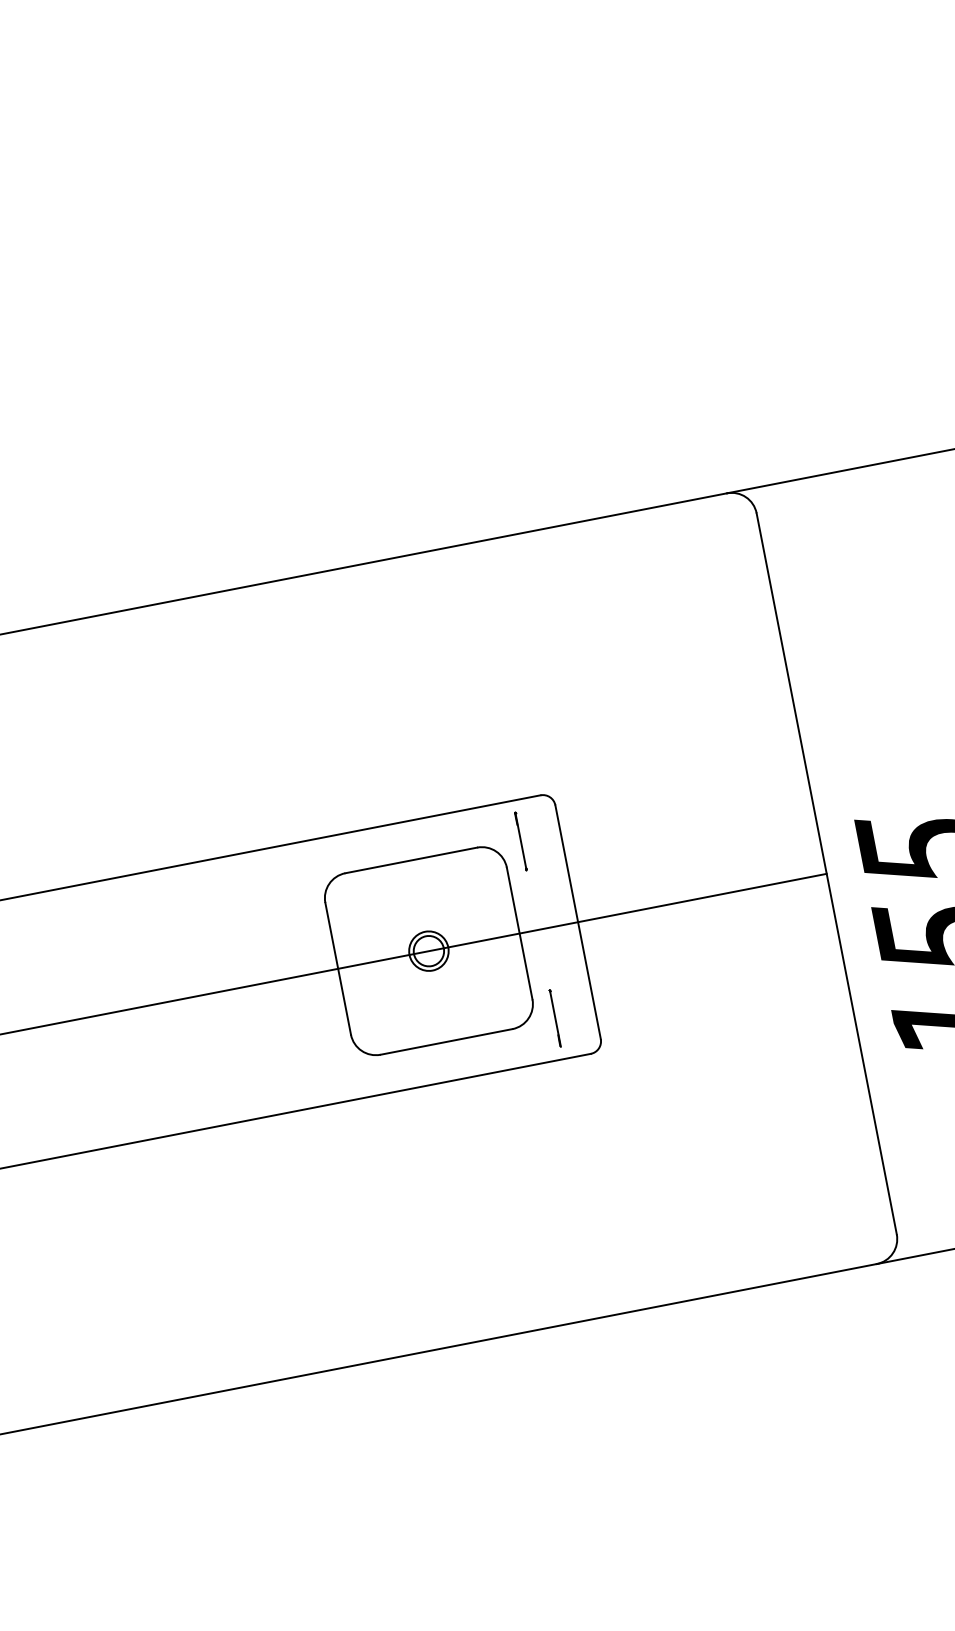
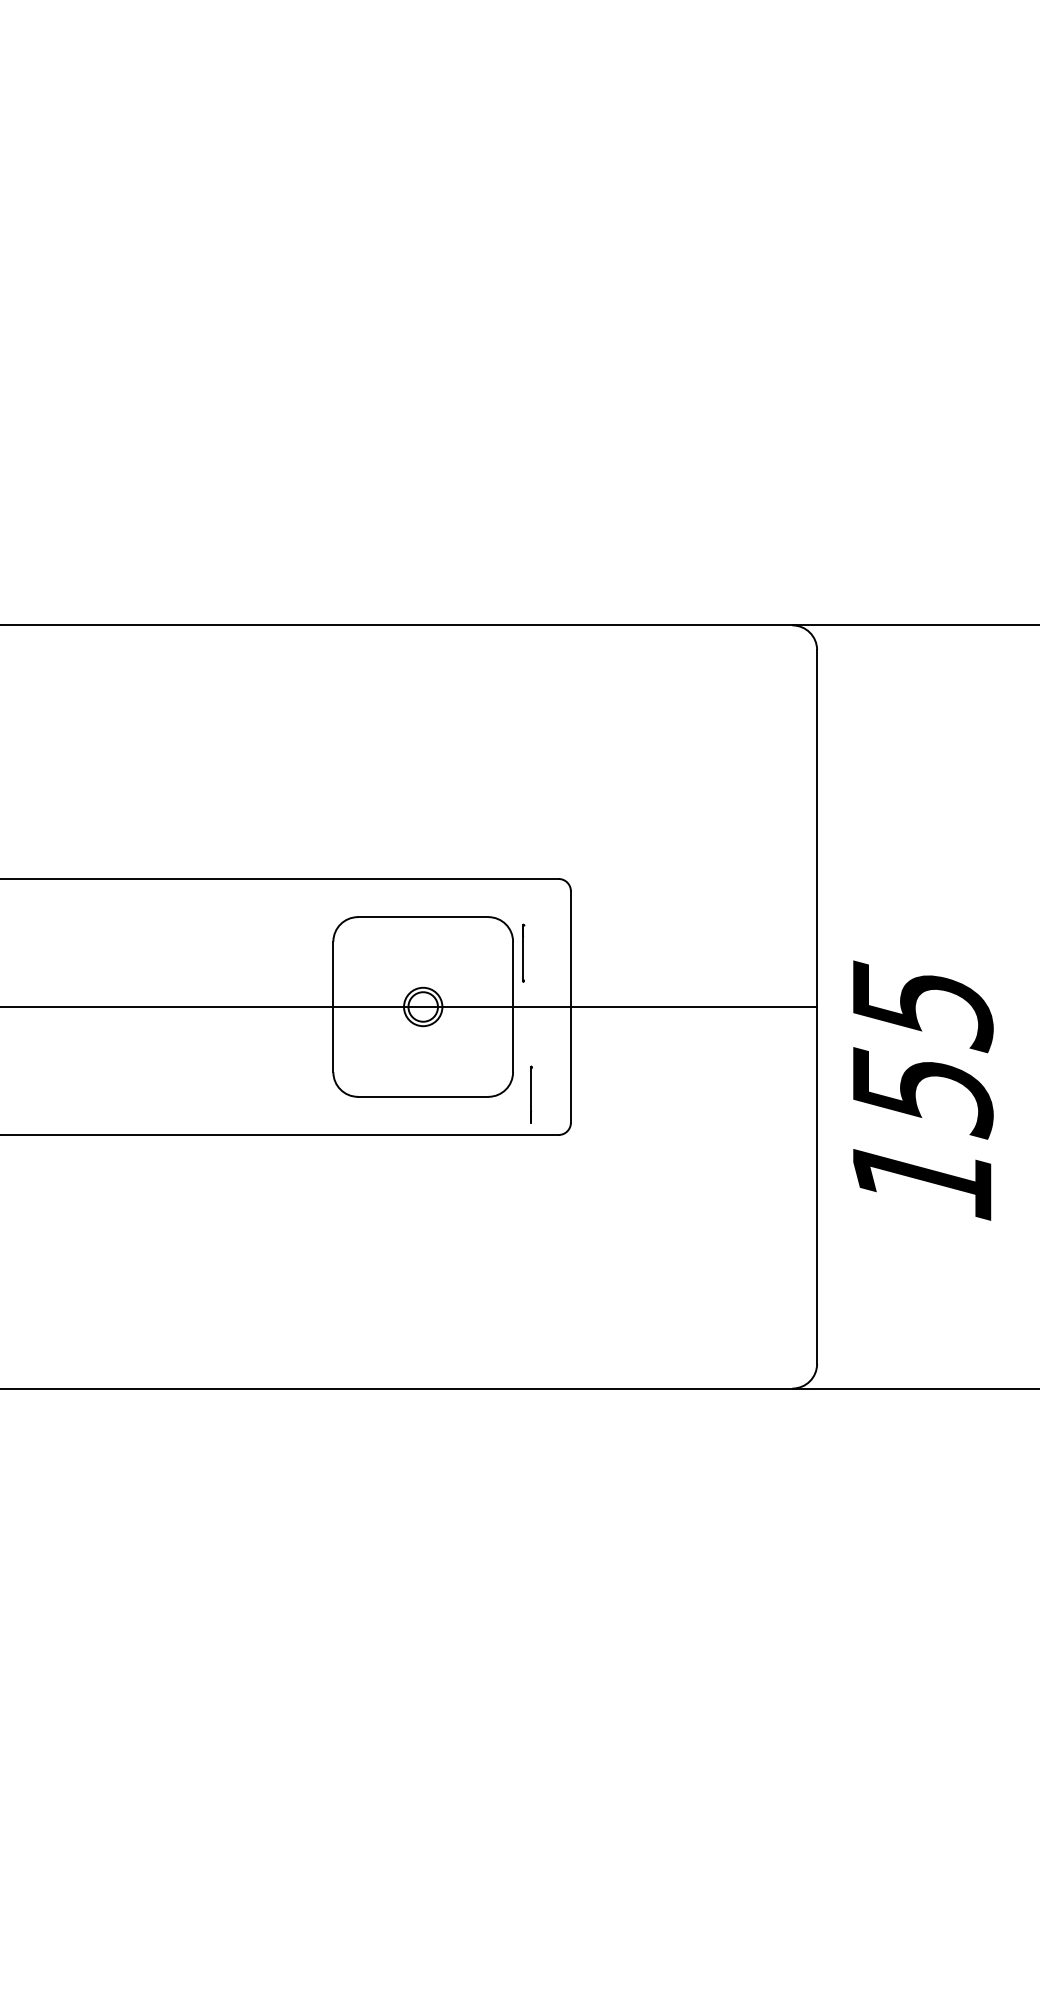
part: (520, 840) -> (523, 952), moved

